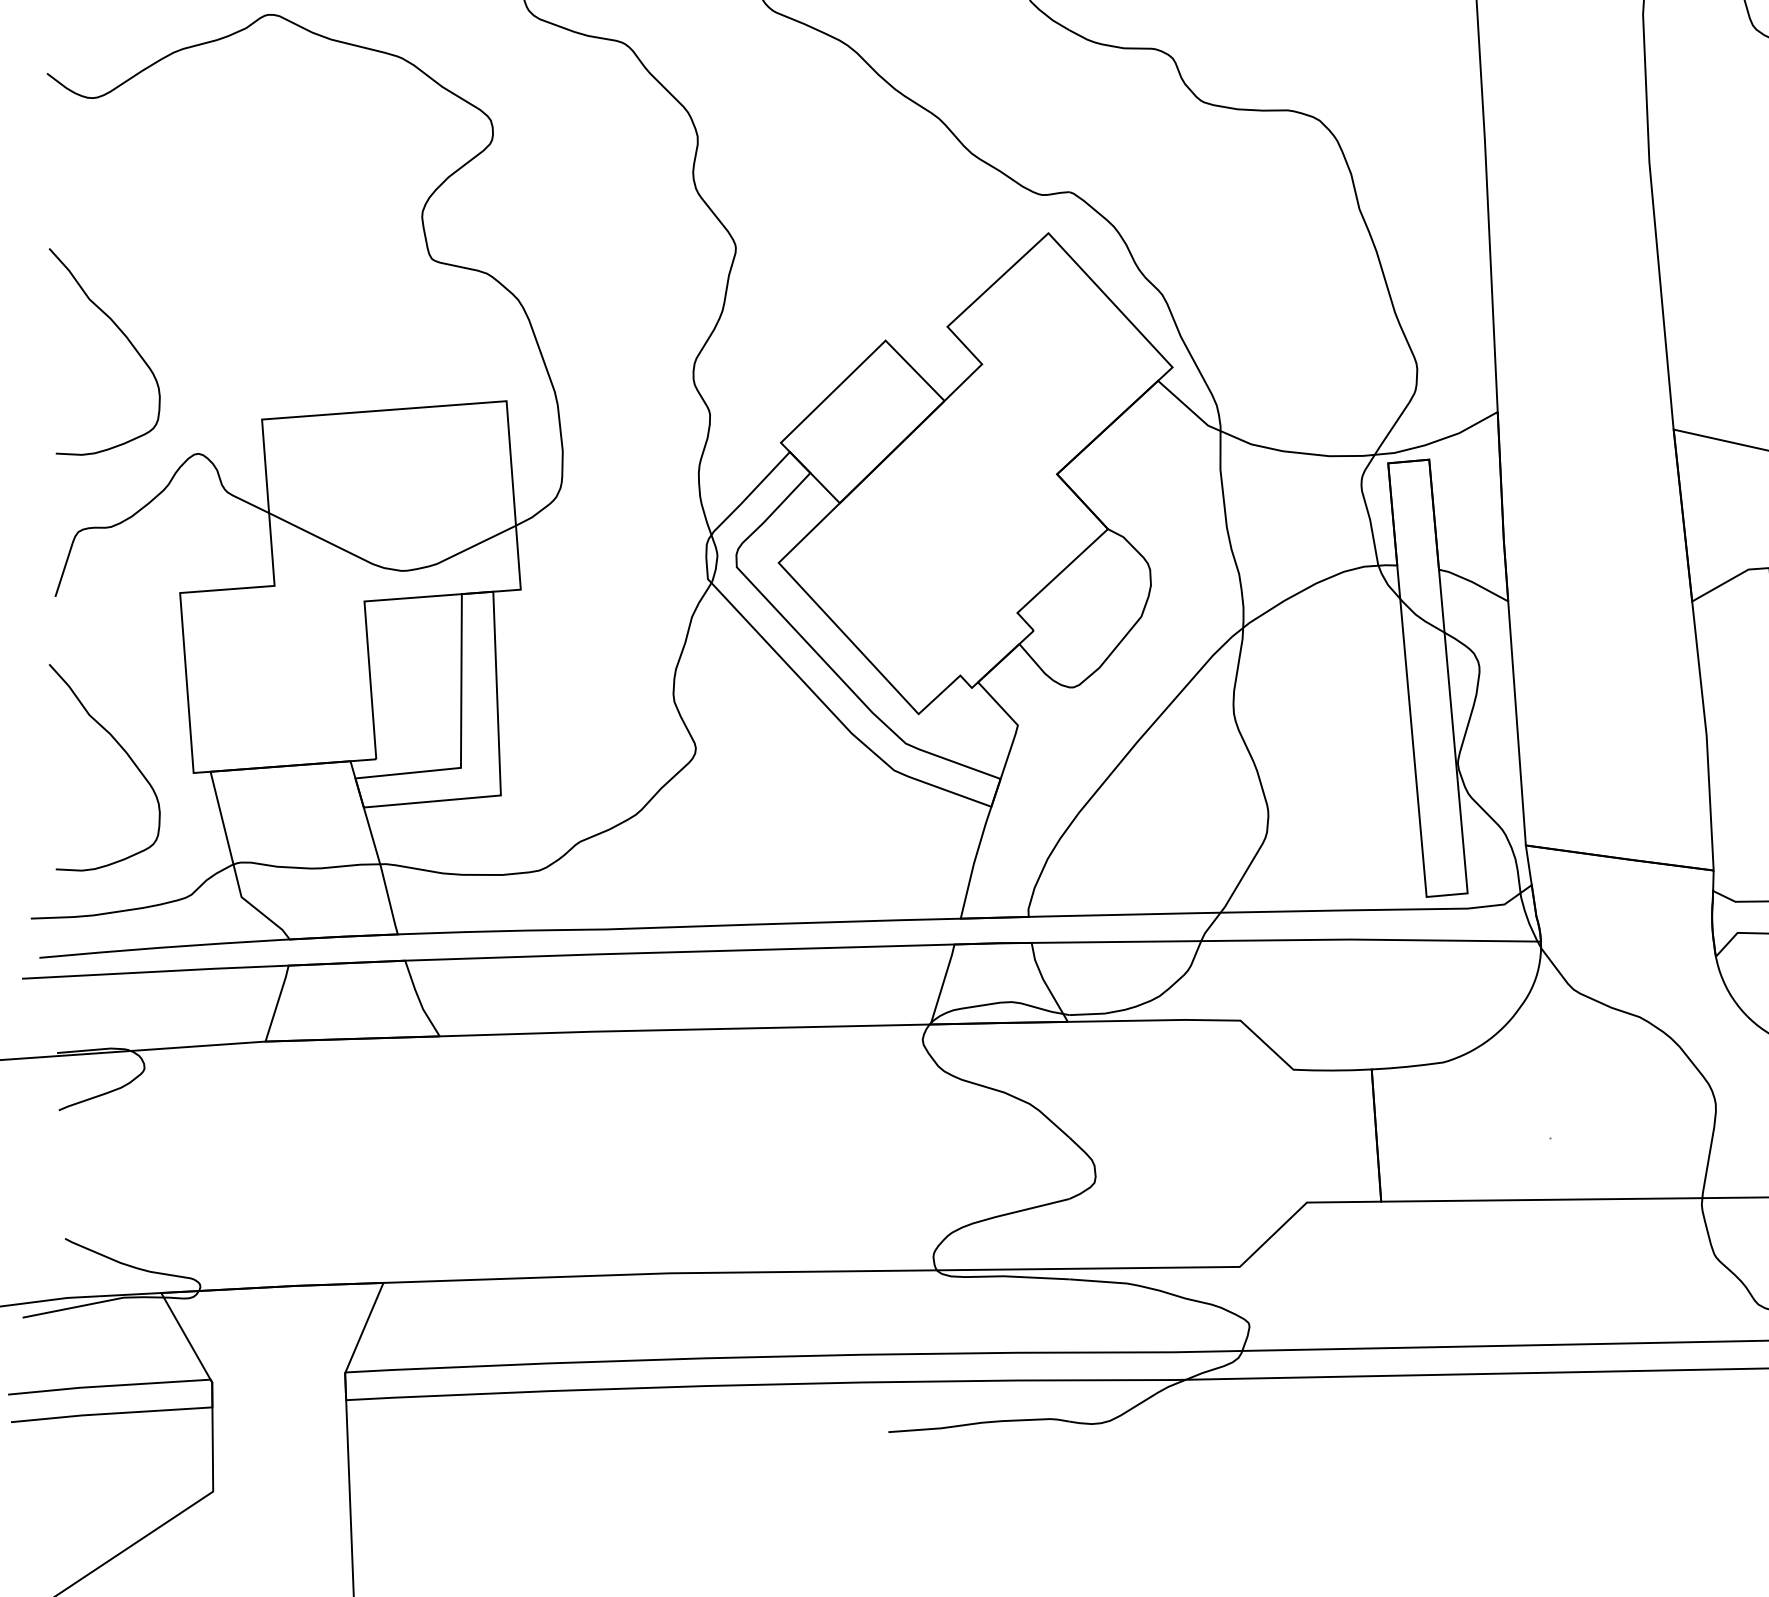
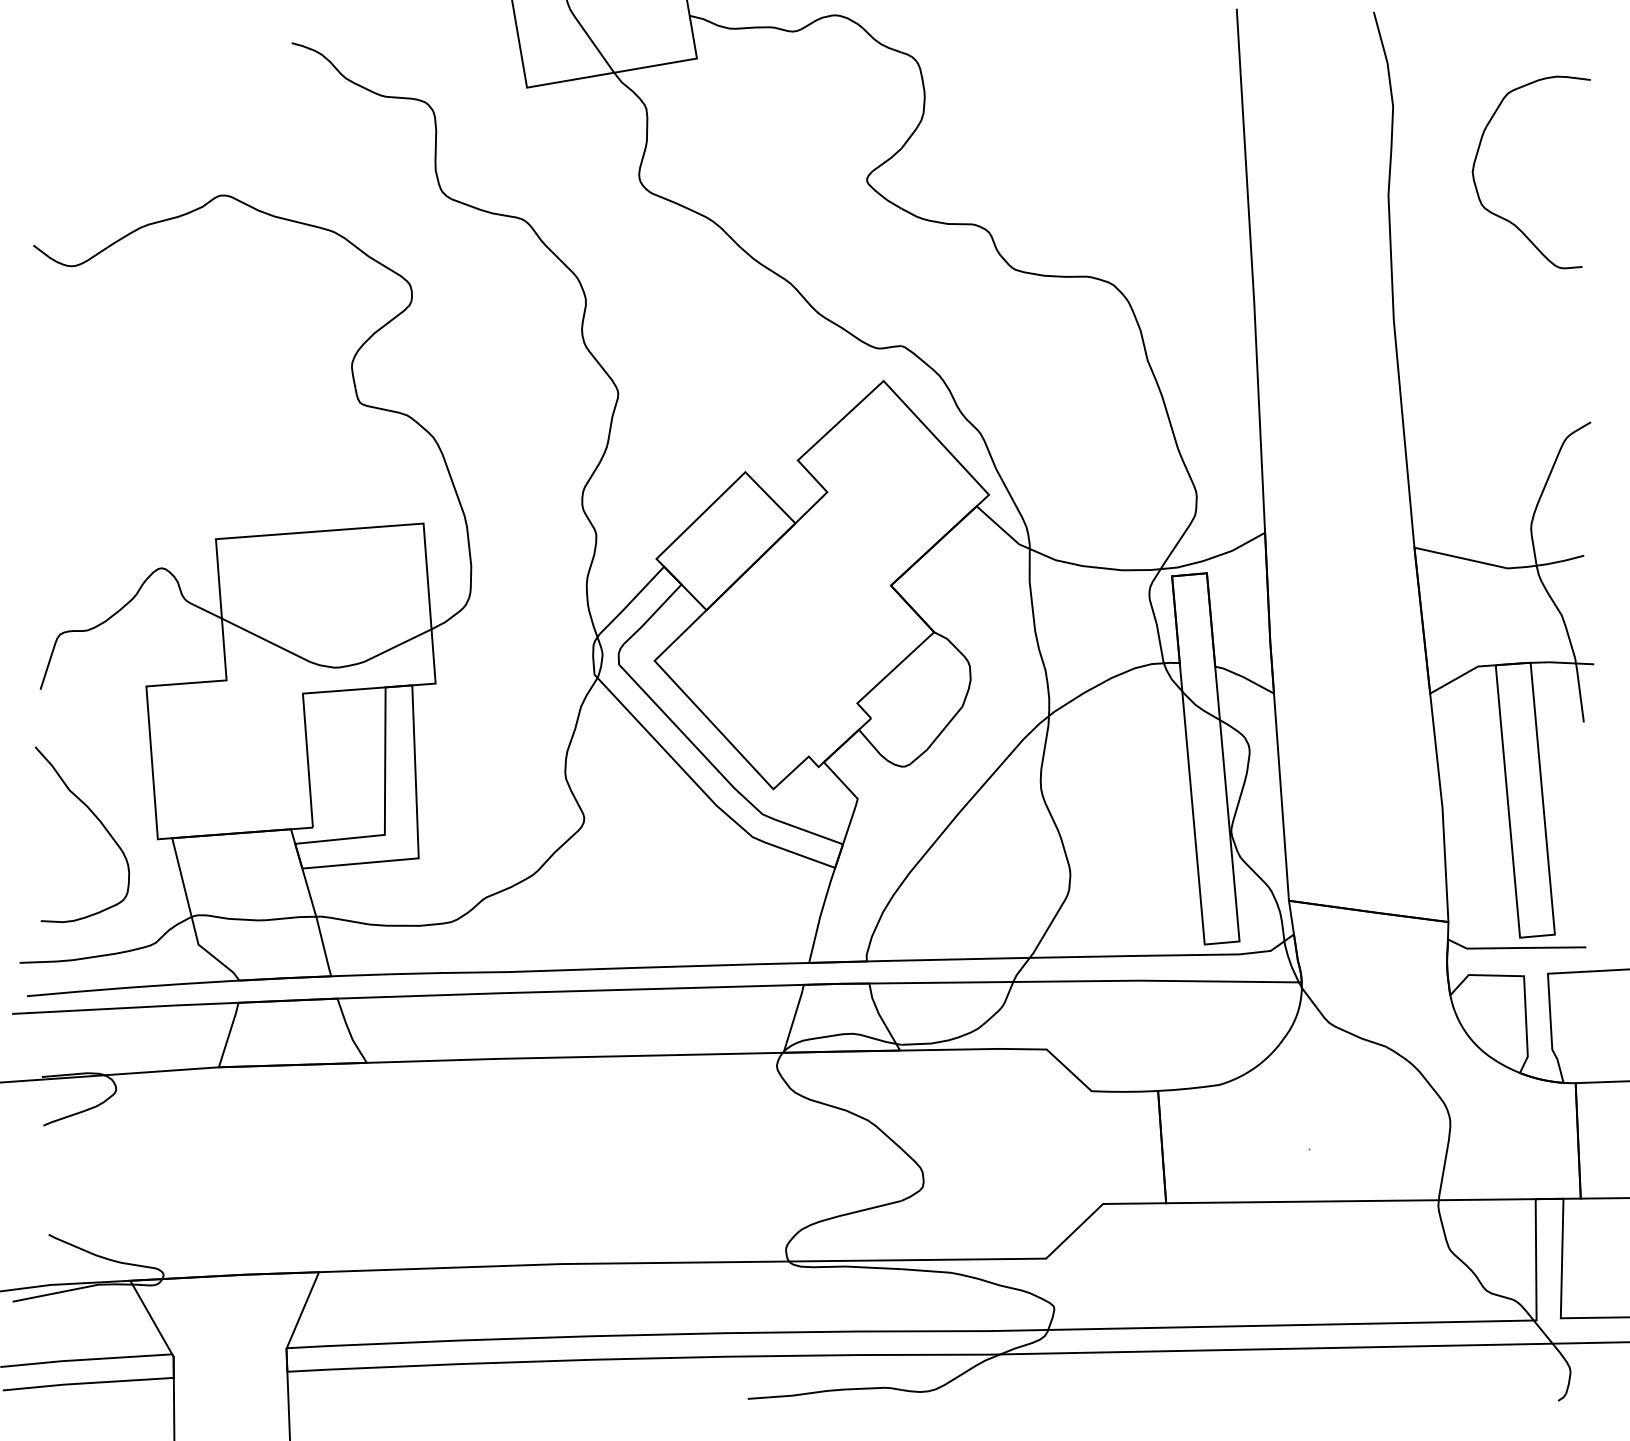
curve: (126, 338) -> (100, 470), removed

